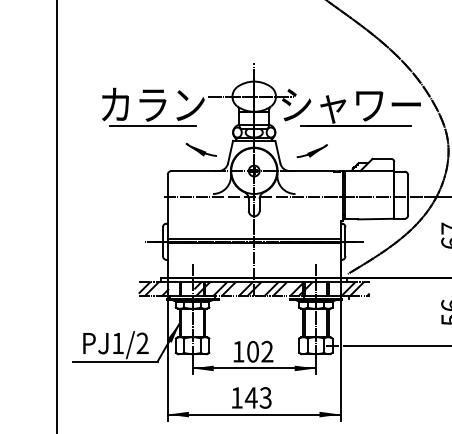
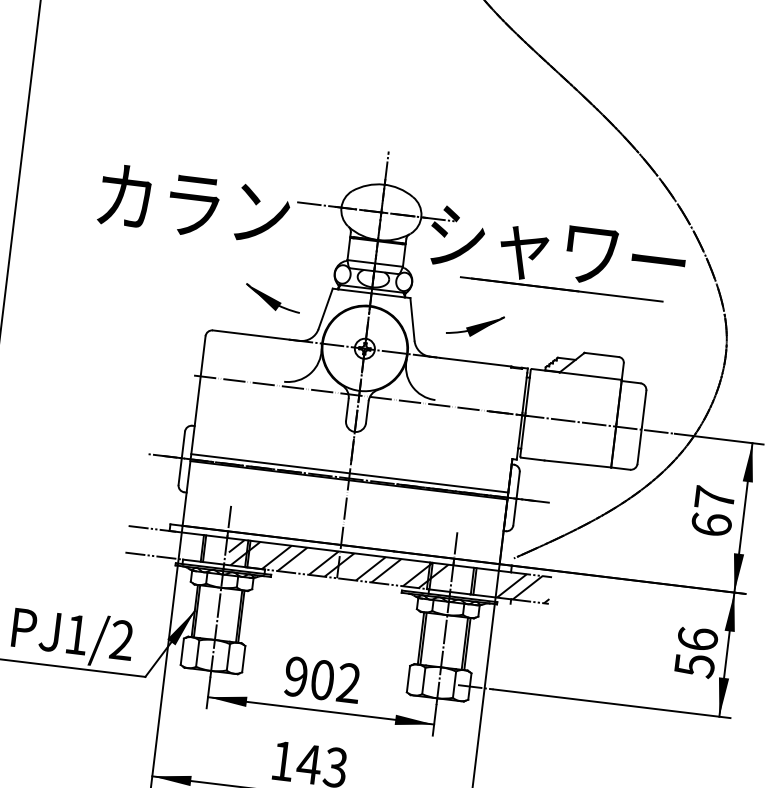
line: (153, 126) -> (190, 244), removed
hatch: (153, 288) -> (154, 541), removed
text: (238, 351) -> (295, 676), 102 -> 902

